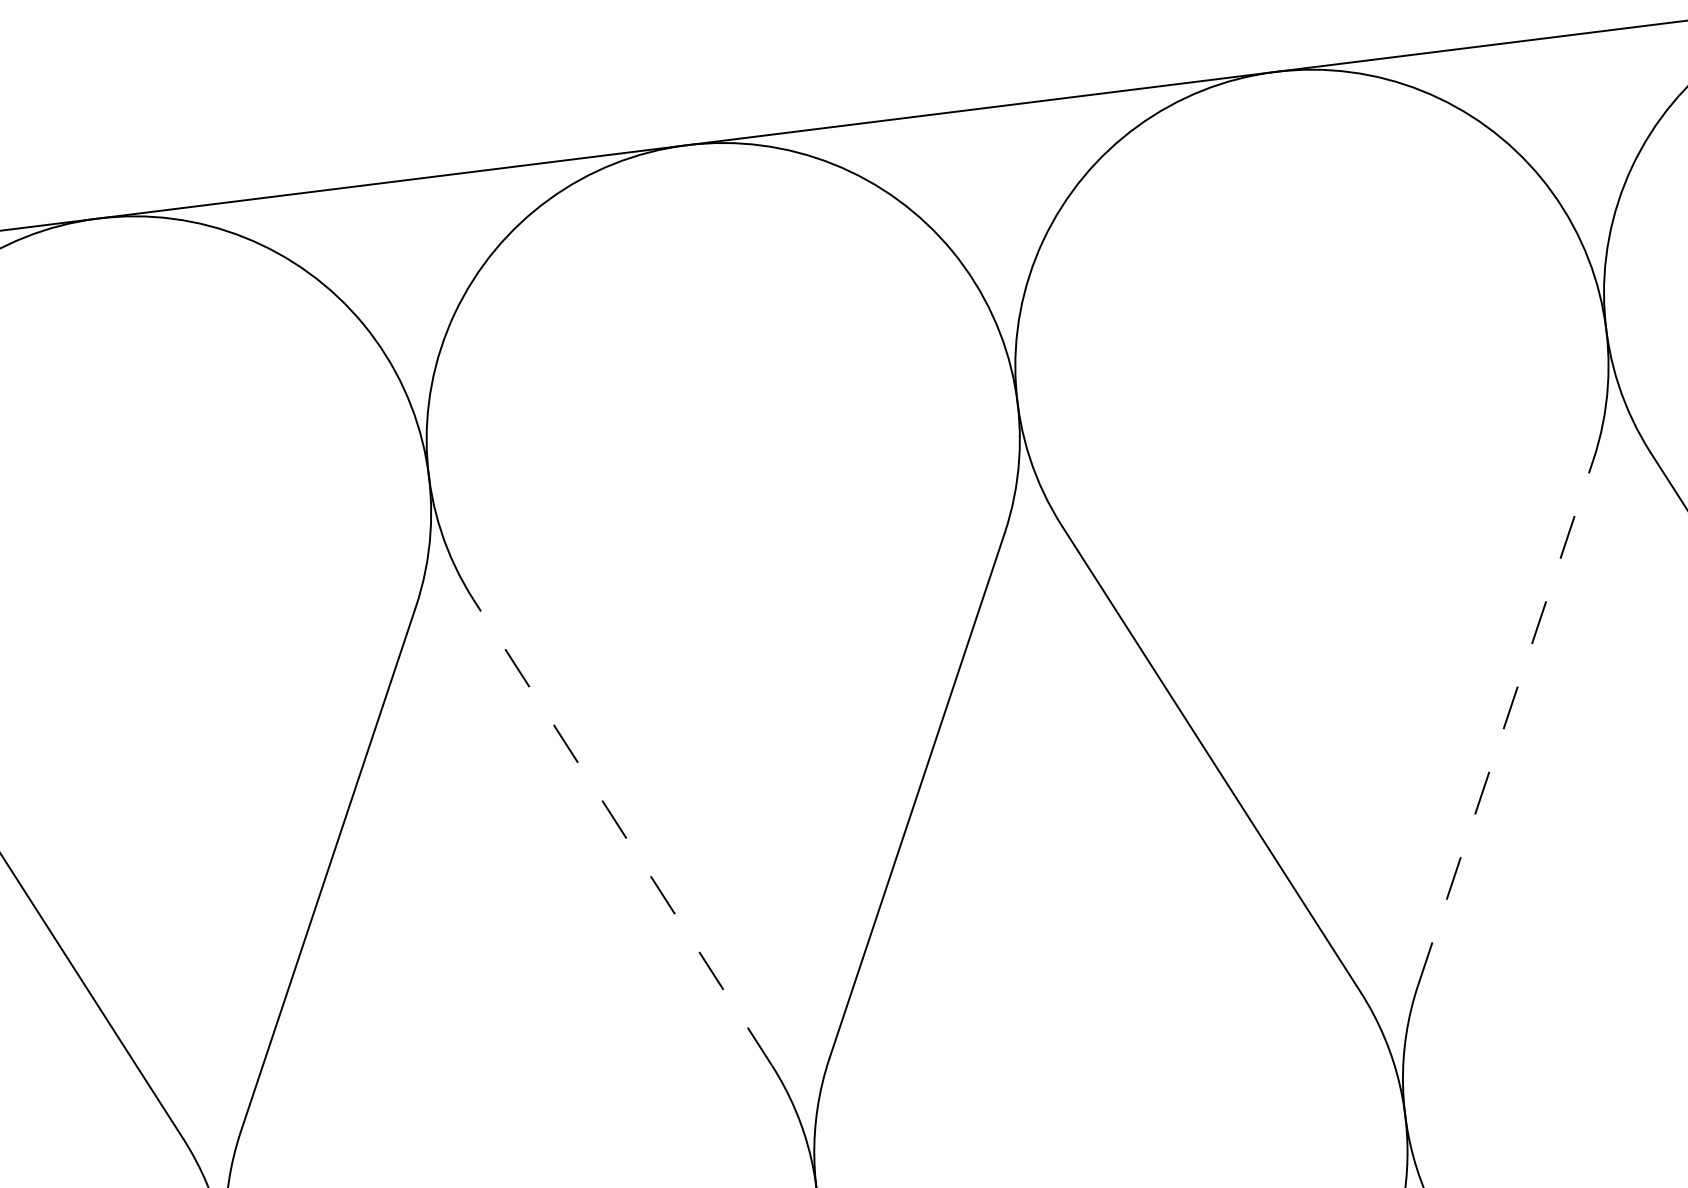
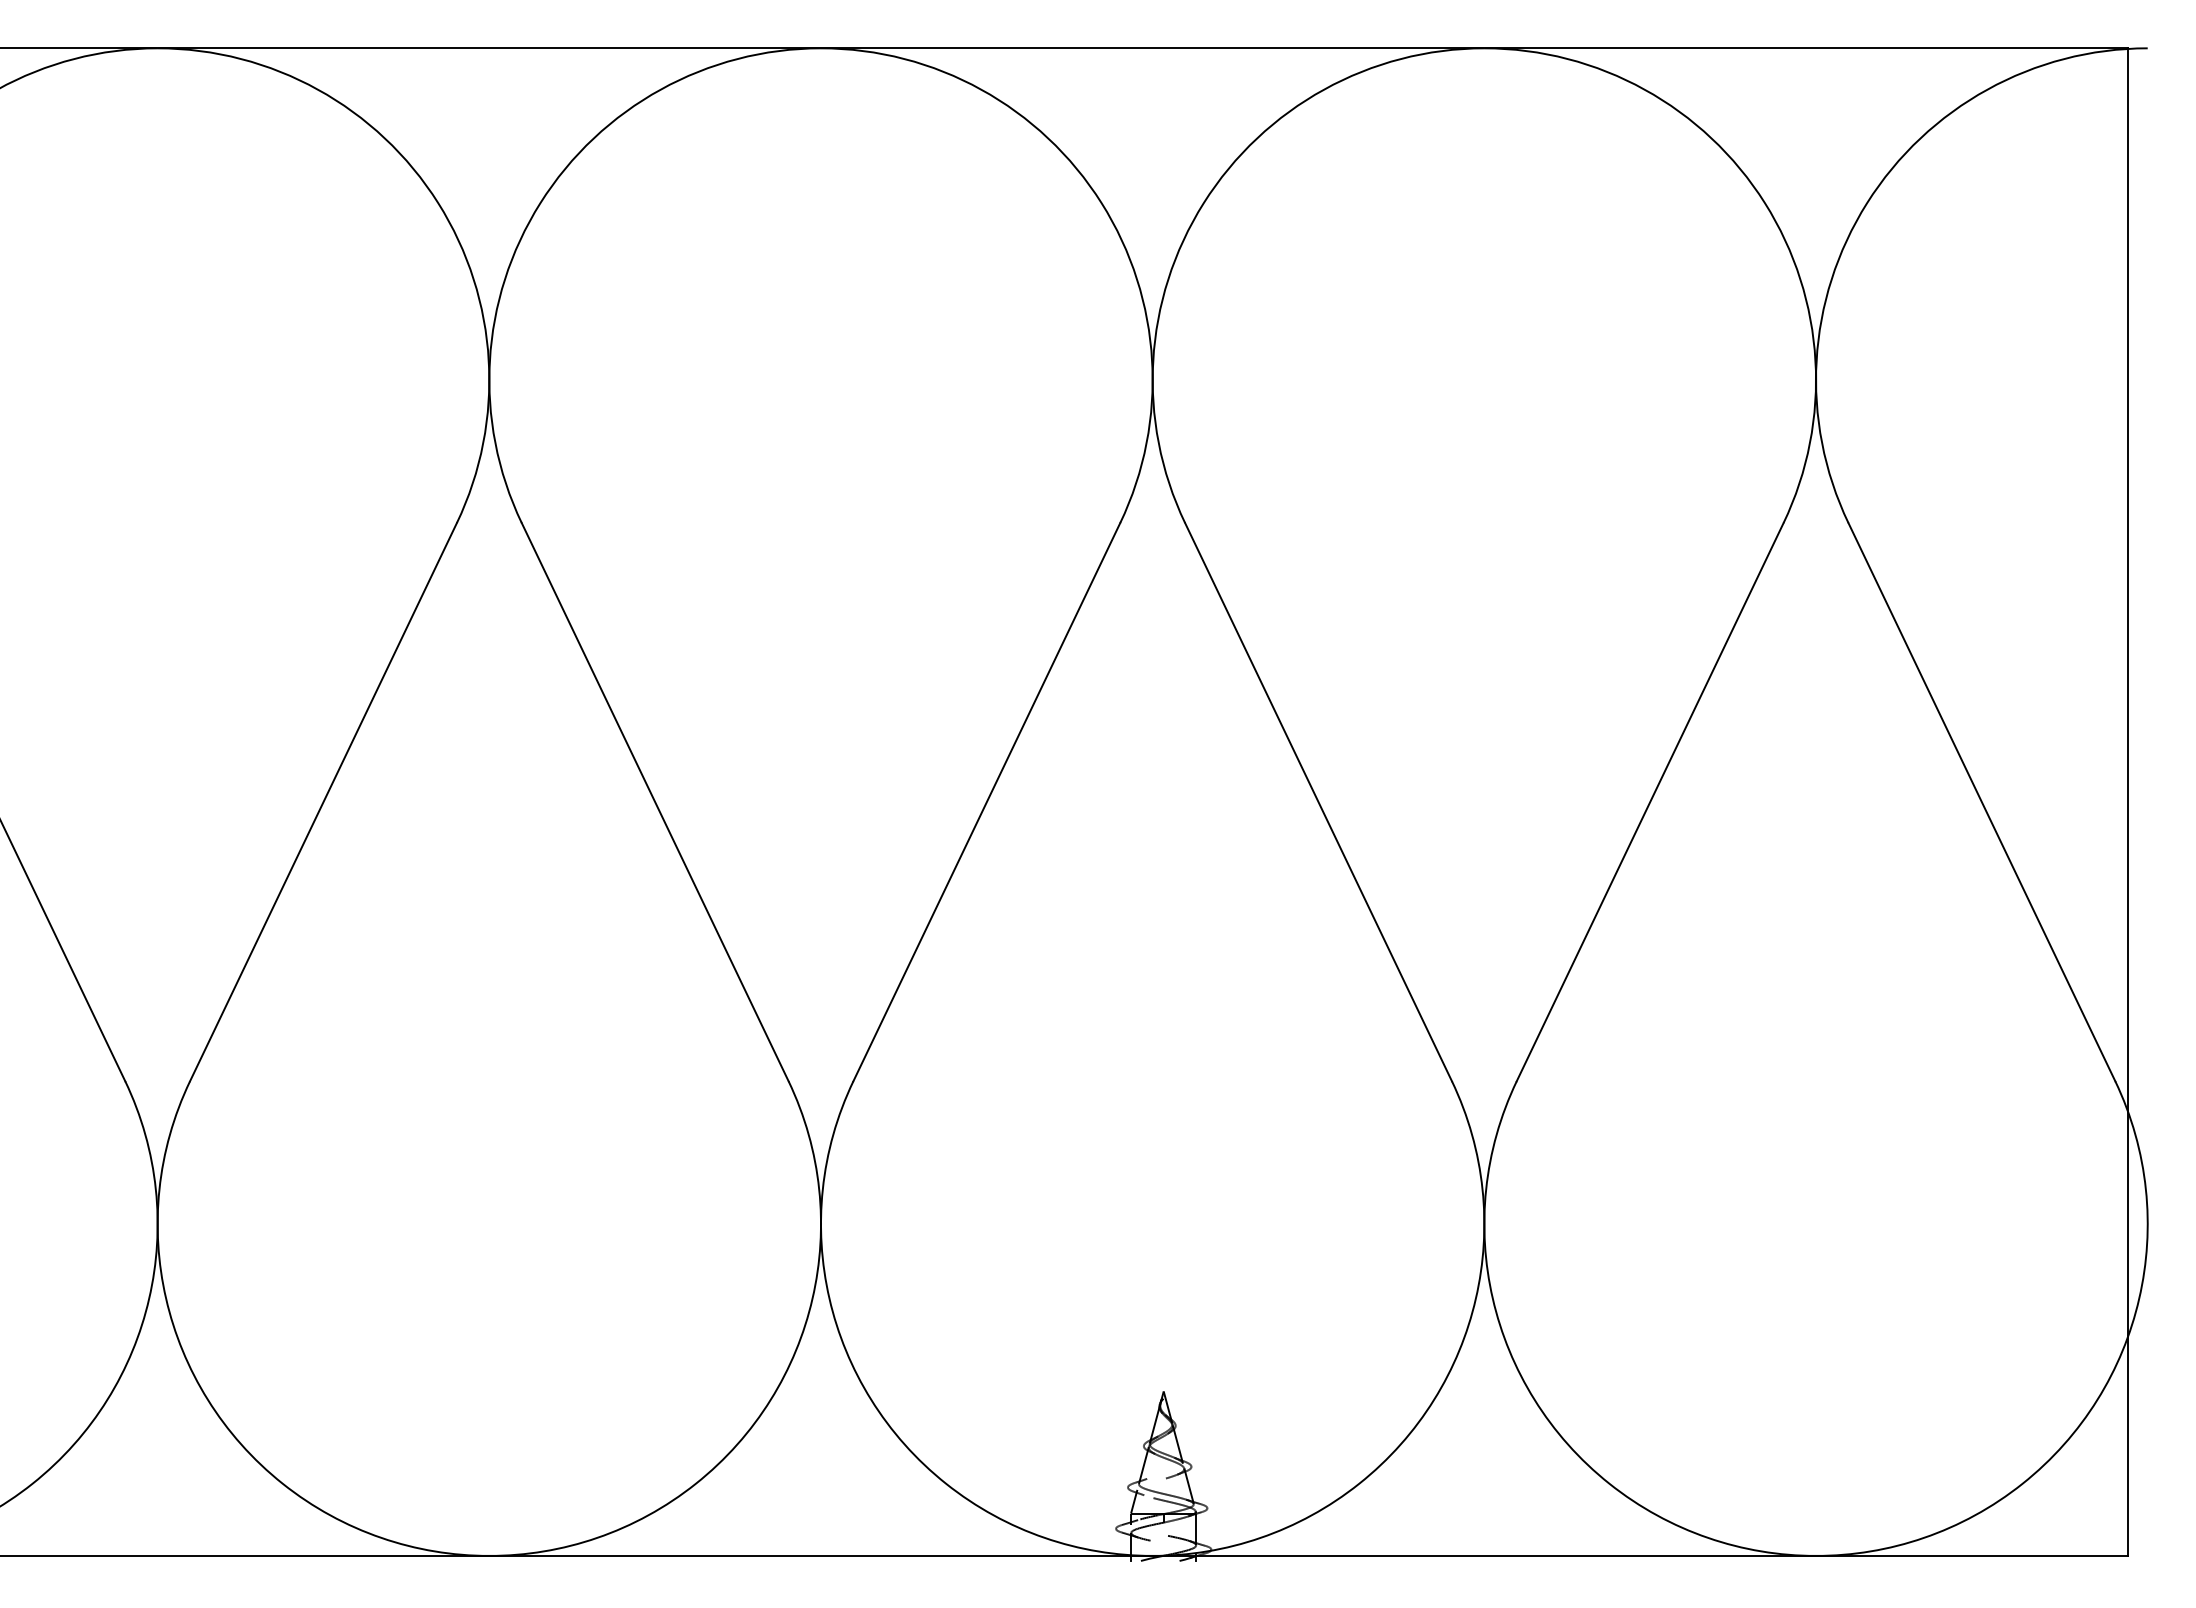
line: (1505, 721) -> (1650, 801), dashed -> solid
line: (622, 832) -> (654, 801), dashed -> solid

